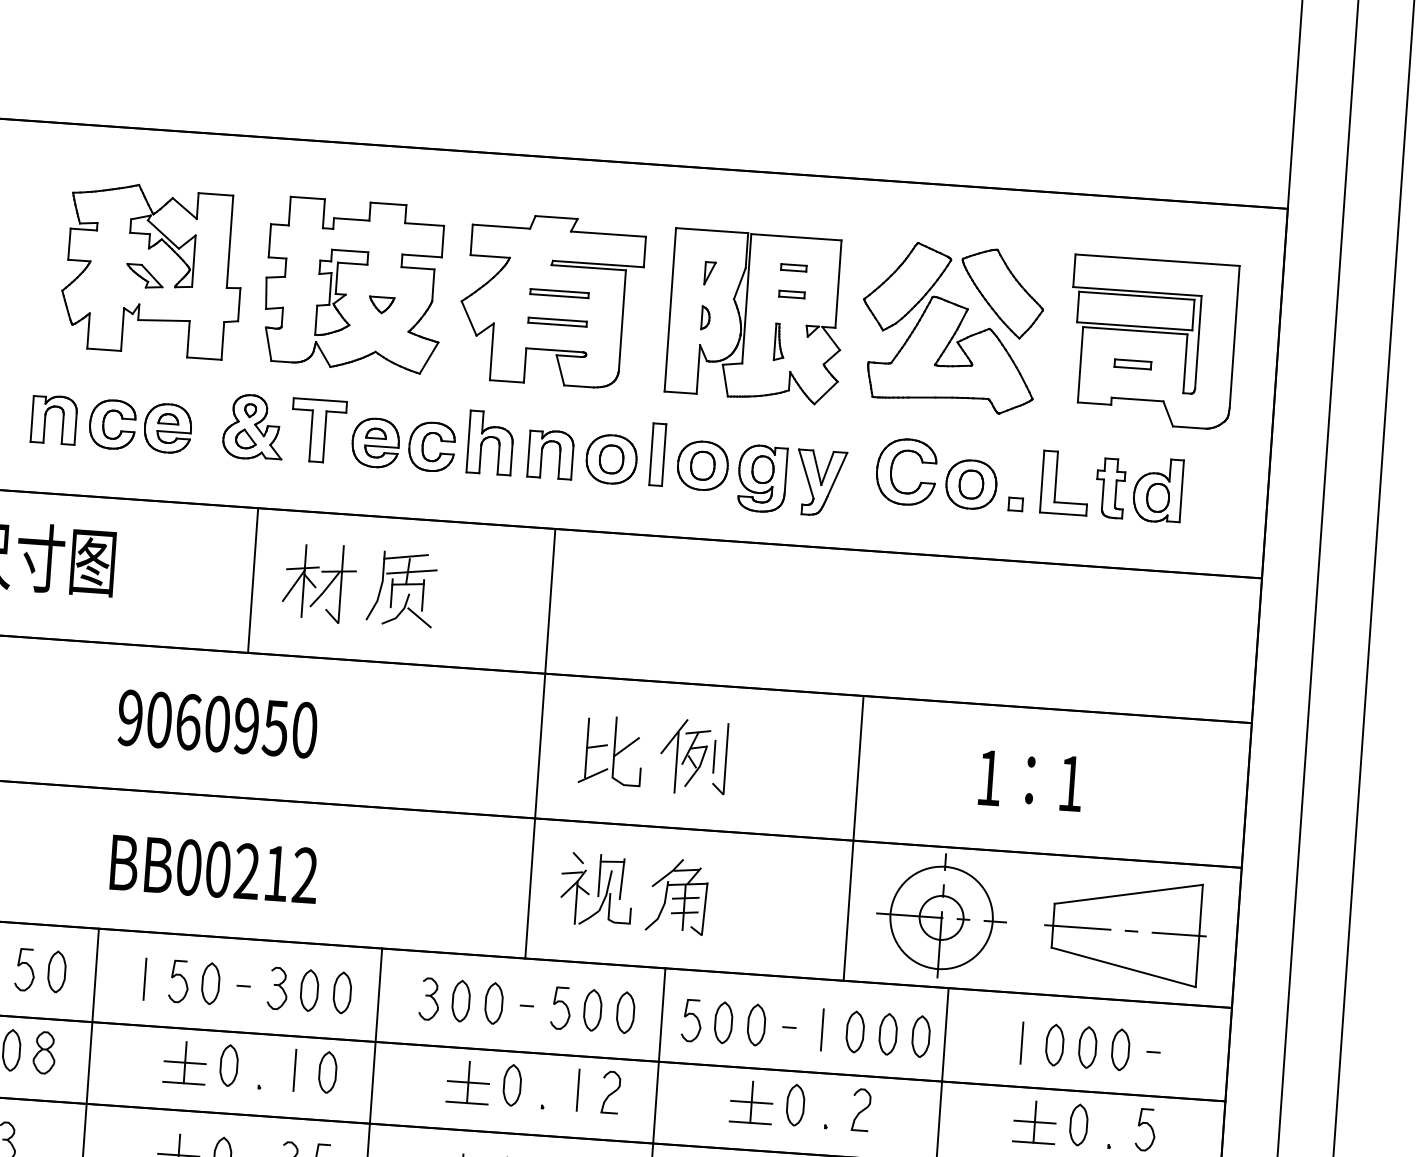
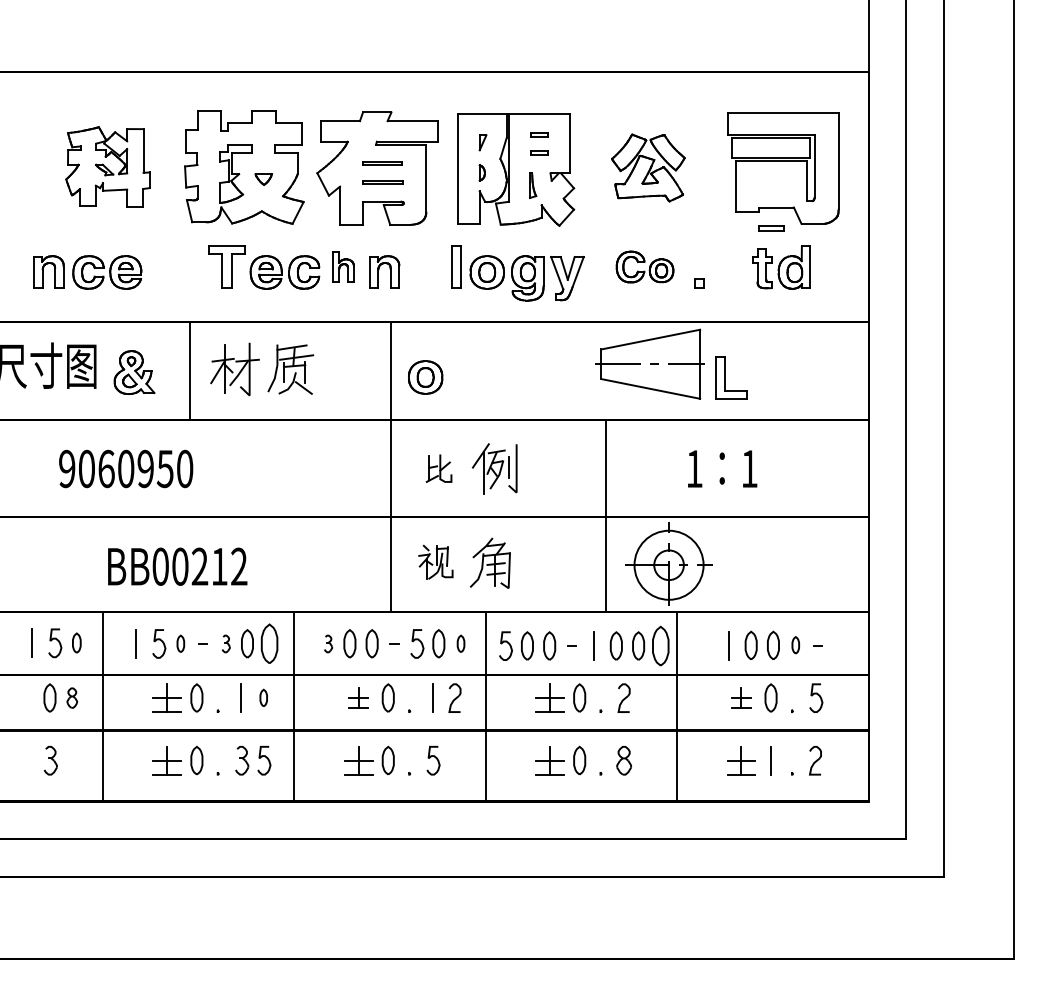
part: (151, 269) -> (107, 166), size x0.7
part: (952, 327) -> (648, 167), size x0.6
part: (1132, 365) -> (771, 228), moved
part: (253, 426) -> (134, 372), moved
part: (490, 442) -> (343, 266), size x0.7
part: (611, 459) -> (425, 377), moved
part: (936, 473) -> (644, 266), size x0.7
part: (1064, 482) -> (731, 377), moved
text: (218, 723) -> (126, 468), moved
part: (610, 750) -> (438, 468), size x0.6
part: (596, 888) -> (435, 561), size x0.7
part: (1124, 929) -> (649, 363), moved
part: (56, 970) -> (76, 642), size x0.7
part: (210, 983) -> (180, 643), size x0.6
part: (278, 987) -> (226, 643), size x0.6
part: (342, 992) -> (269, 643), size x1.4
part: (429, 998) -> (328, 643), size x0.6
part: (624, 1012) -> (460, 643), size x0.6
part: (920, 1035) -> (660, 645), size x1.4
part: (1120, 1048) -> (795, 644), size x0.6
part: (45, 1051) -> (72, 697), size x0.7
part: (327, 1071) -> (263, 697), size x0.6
part: (468, 1081) -> (358, 697), size x0.7
part: (1035, 1121) -> (741, 697), size x0.7

